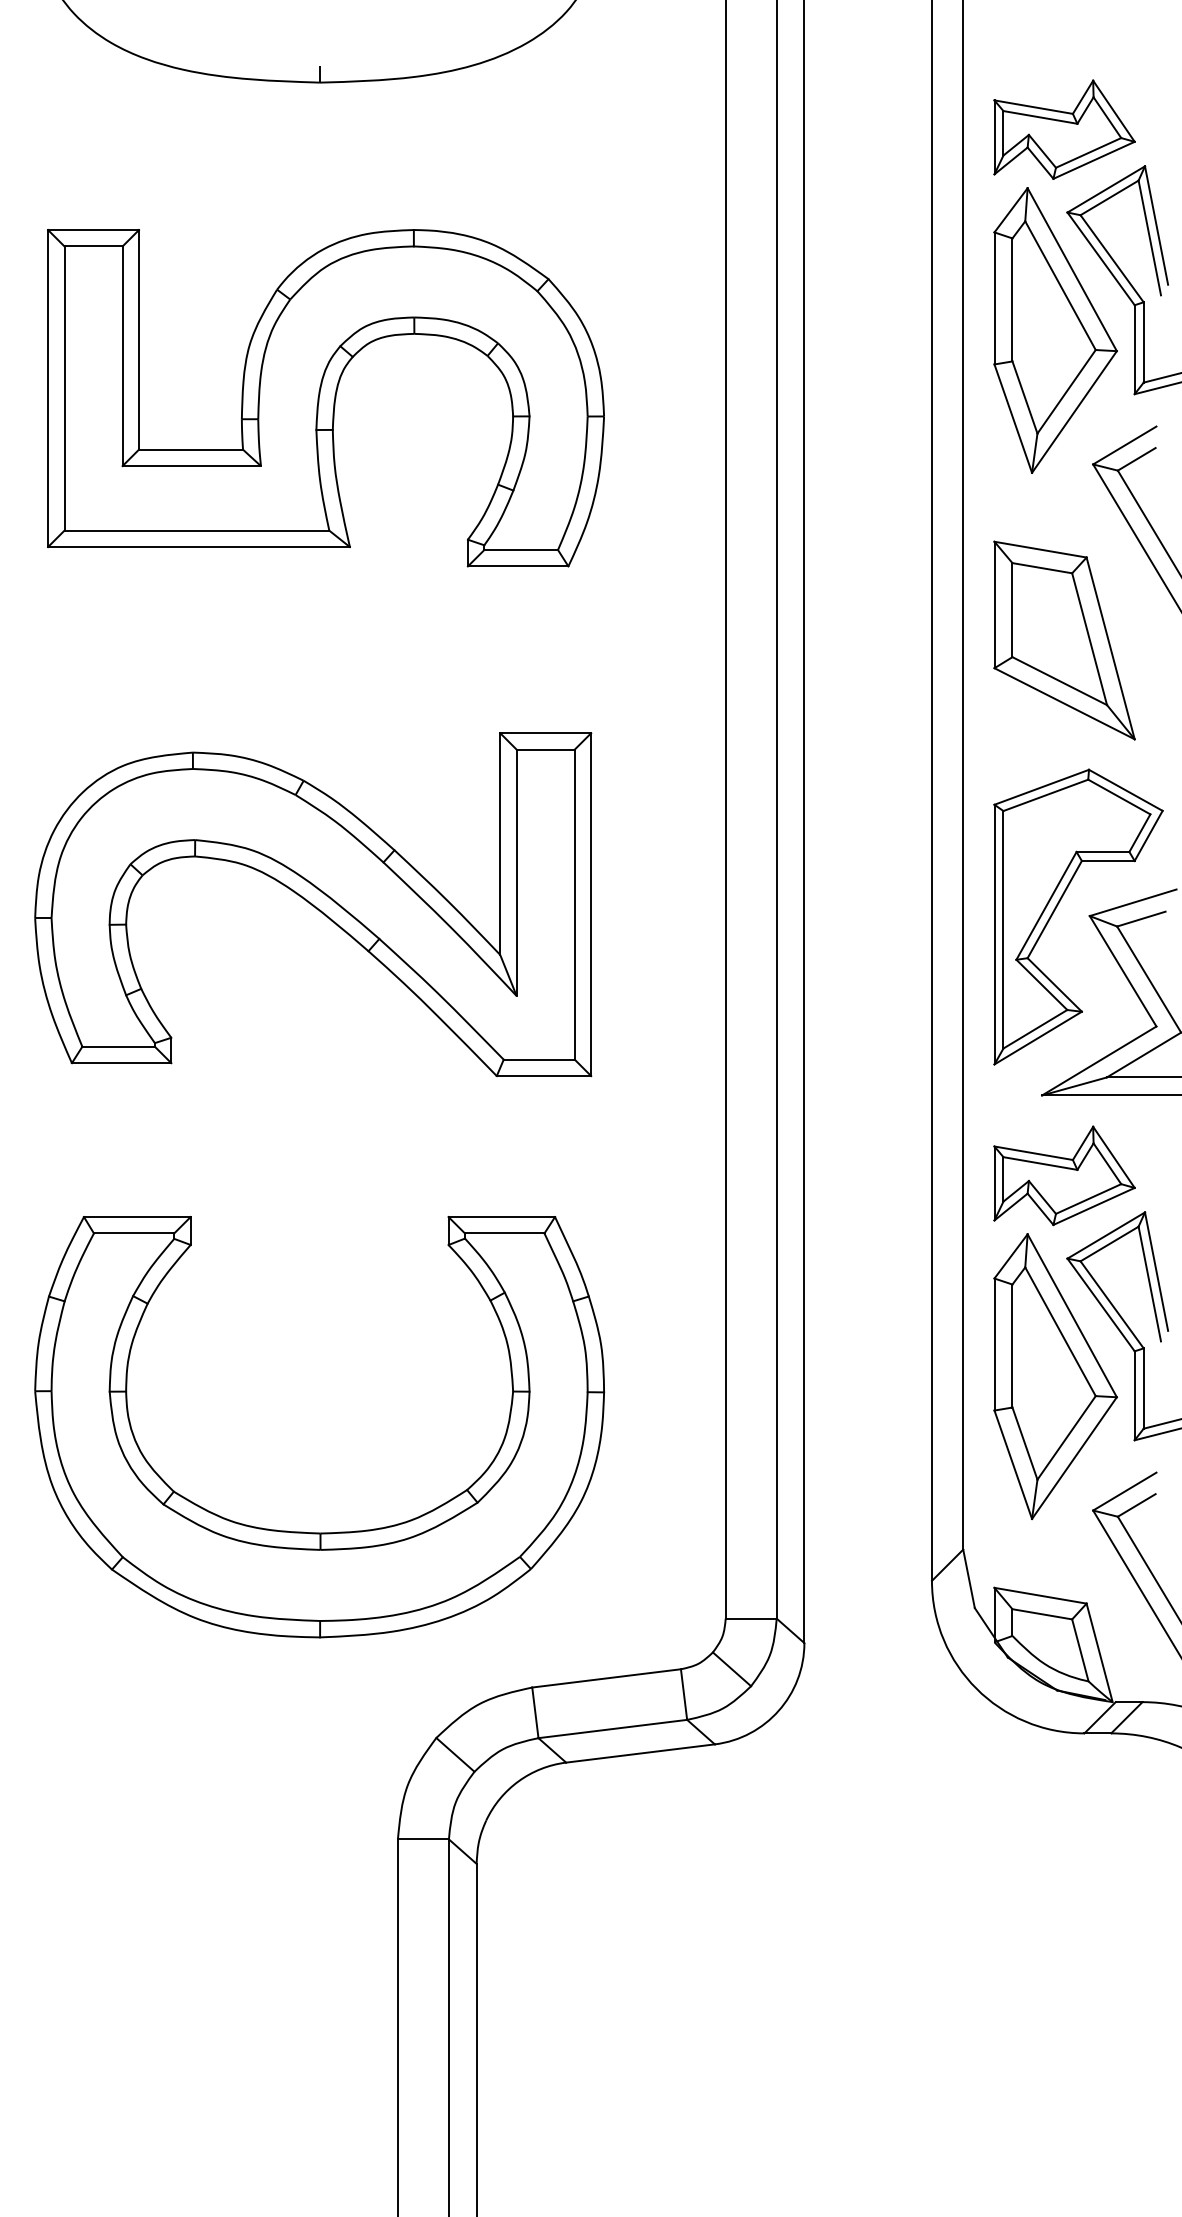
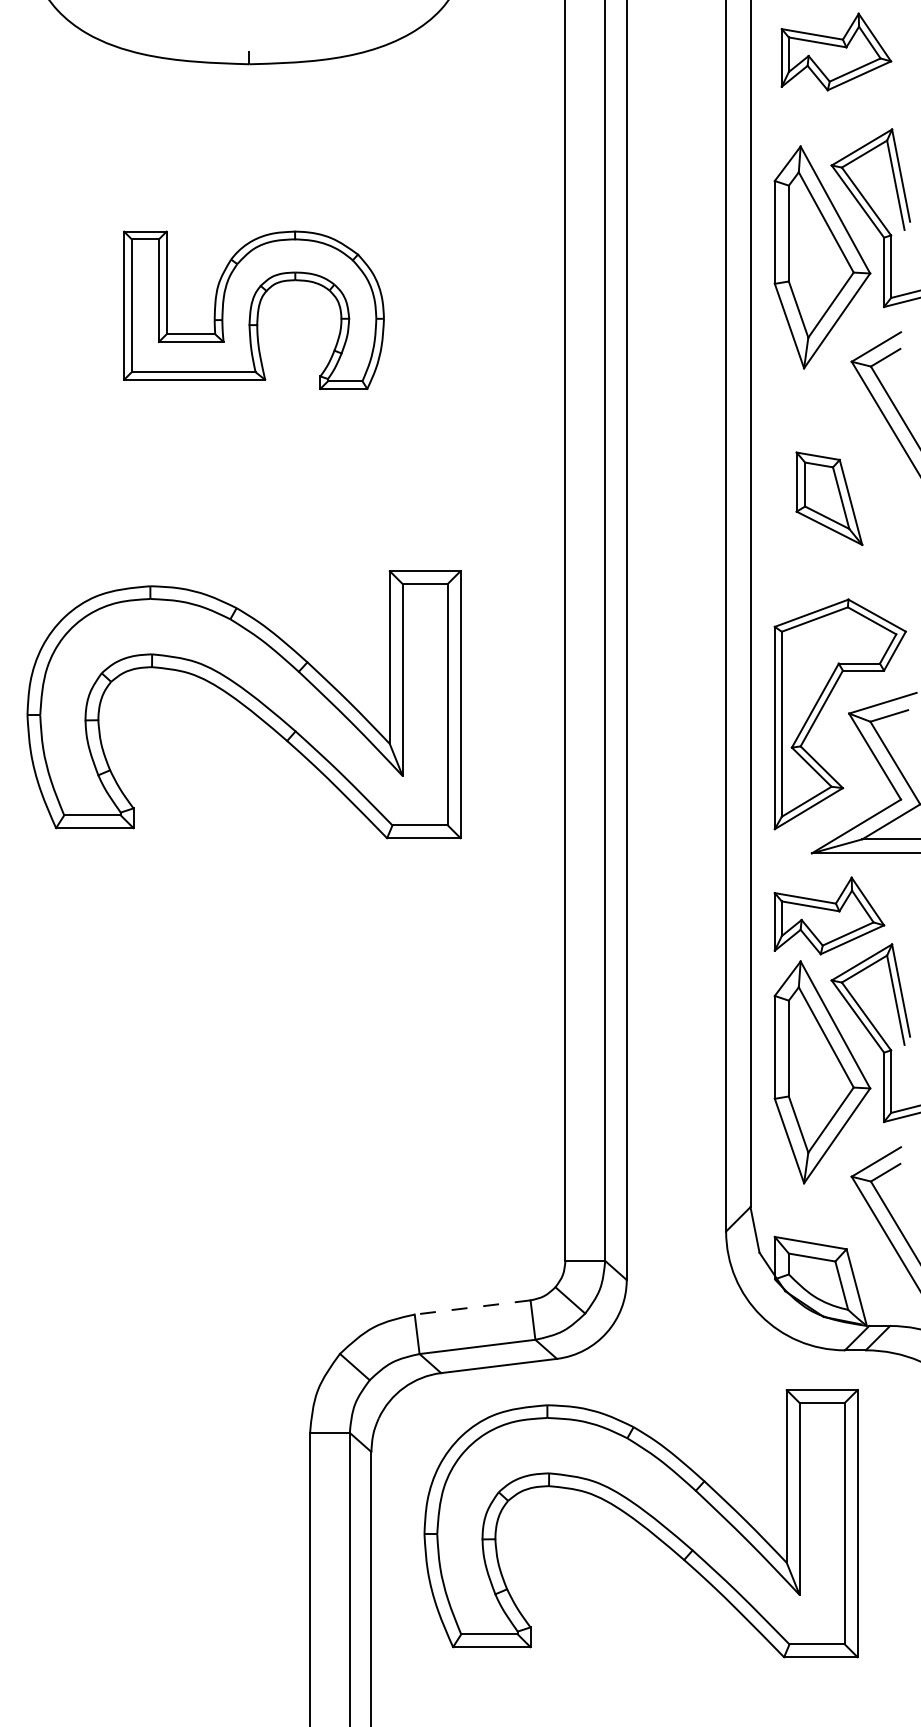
part: (1064, 129) -> (836, 51), moved
part: (325, 398) -> (253, 310), size x0.6
part: (1064, 639) -> (829, 498), size x0.6
part: (318, 1532) -> (248, 1193), removed
line: (606, 1678) -> (472, 1307), solid -> dashed
part: (822, 1955) -> (640, 1523), added

